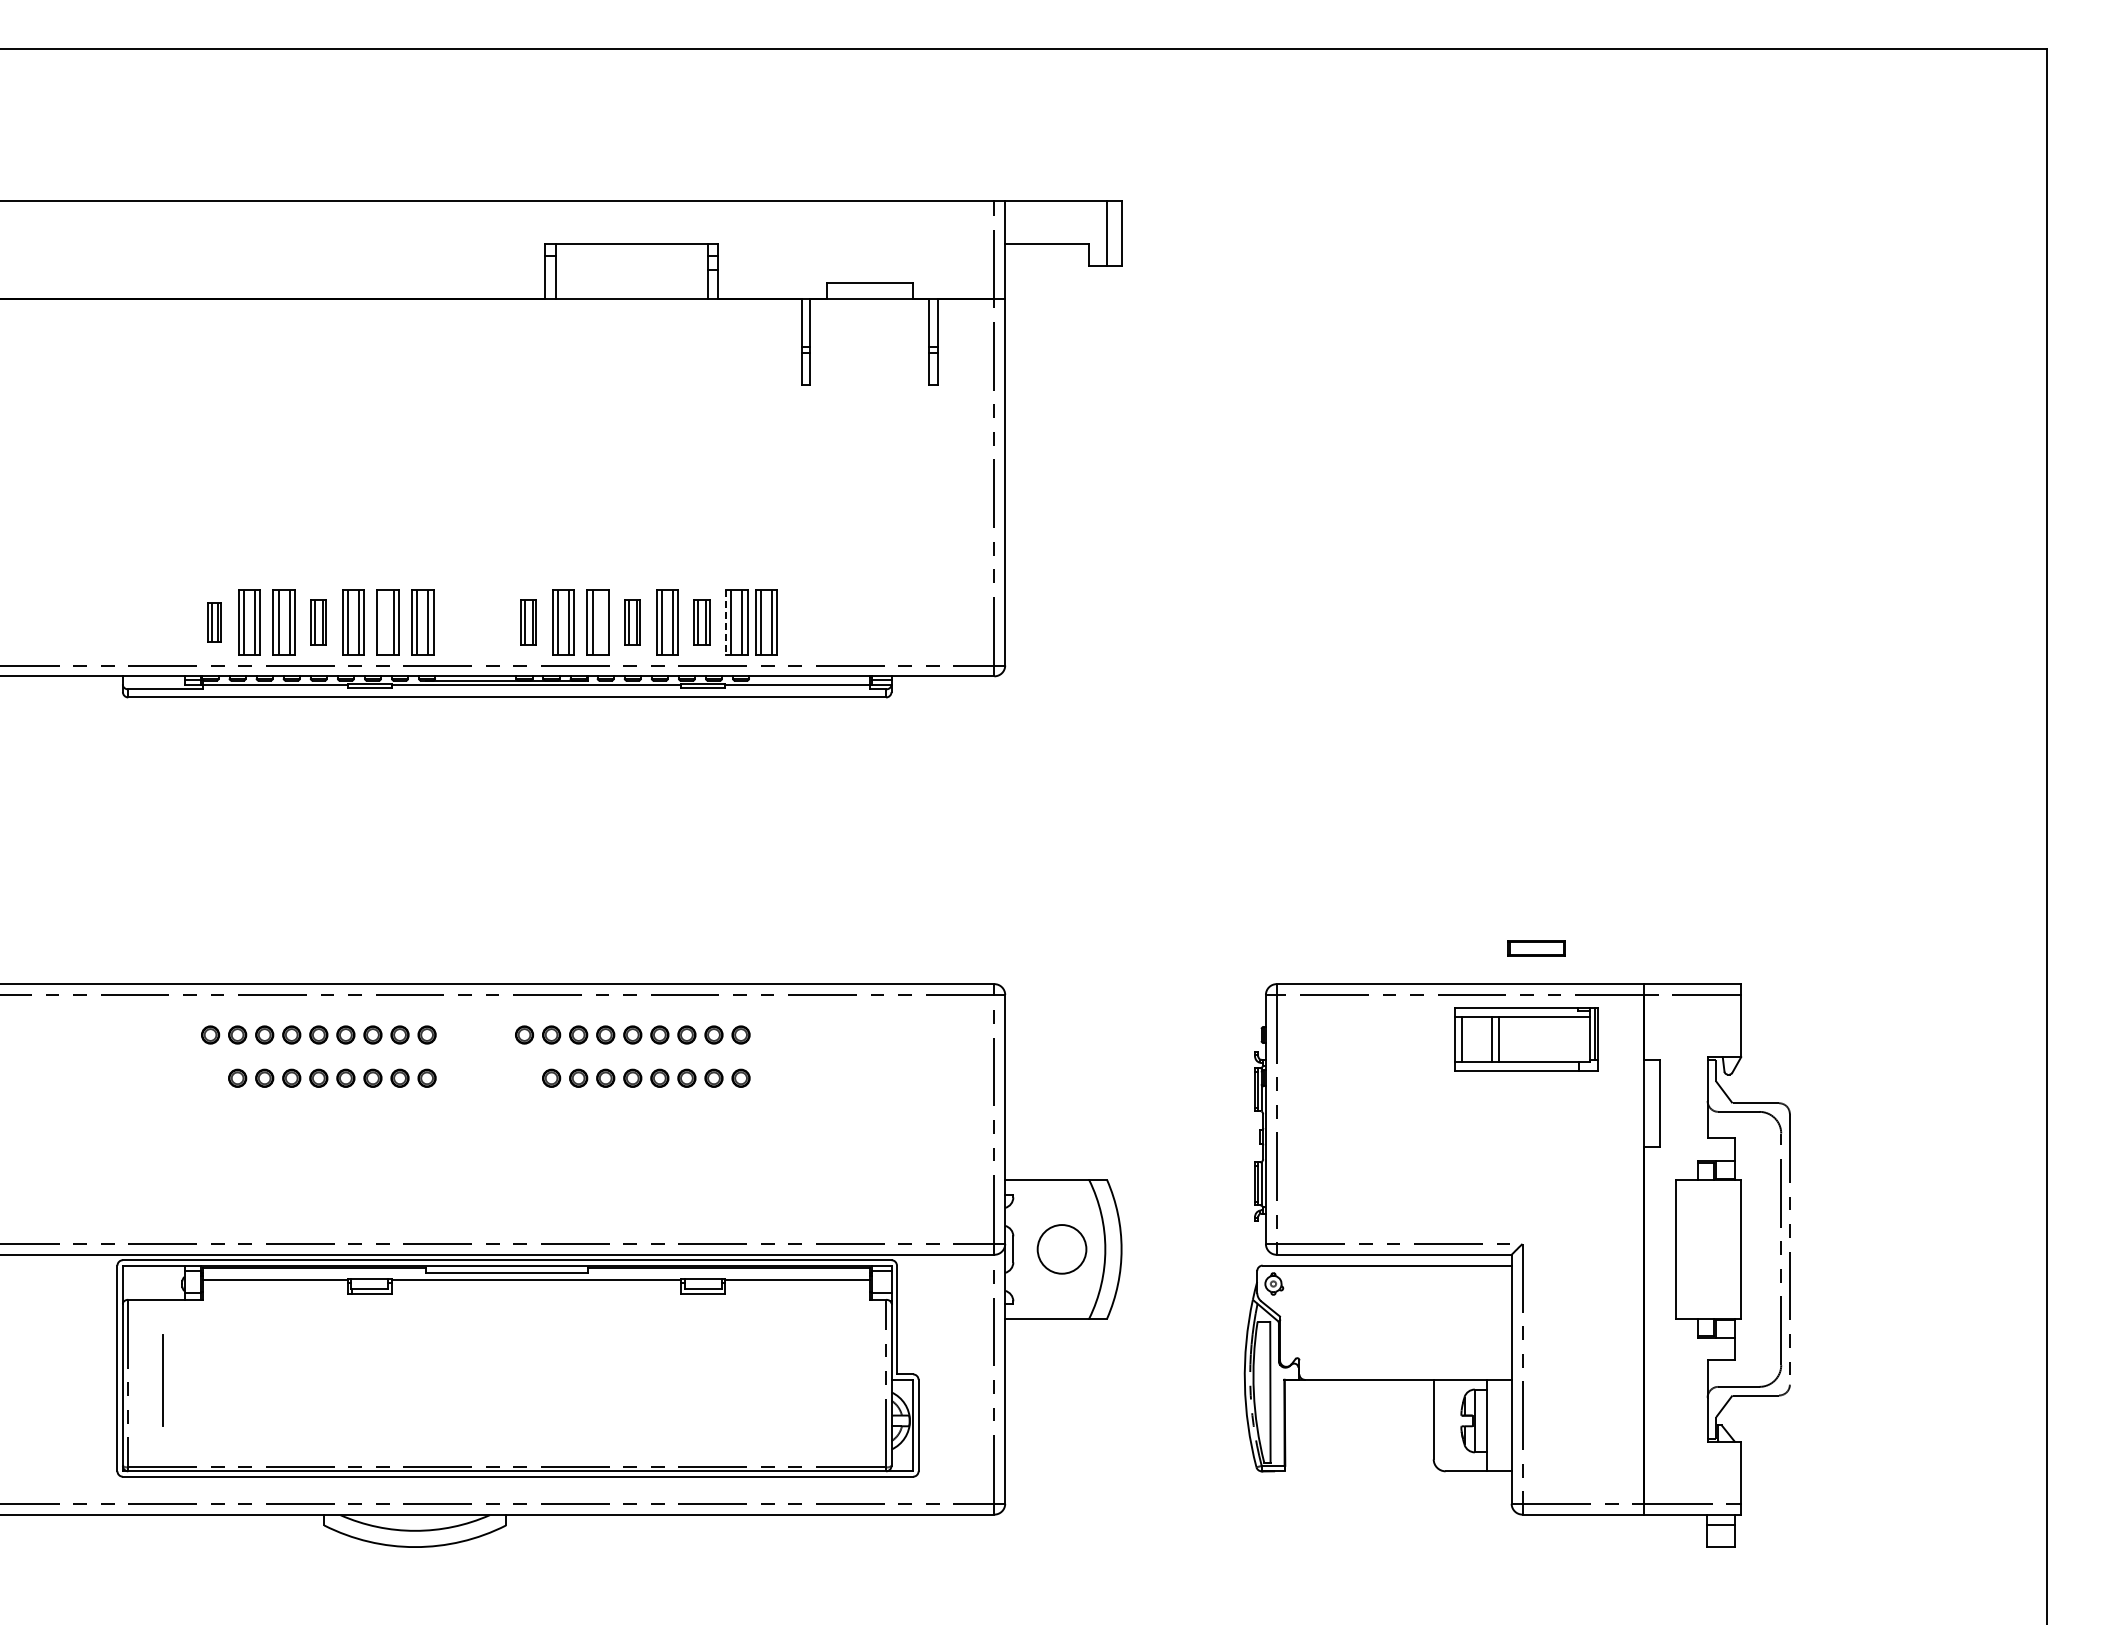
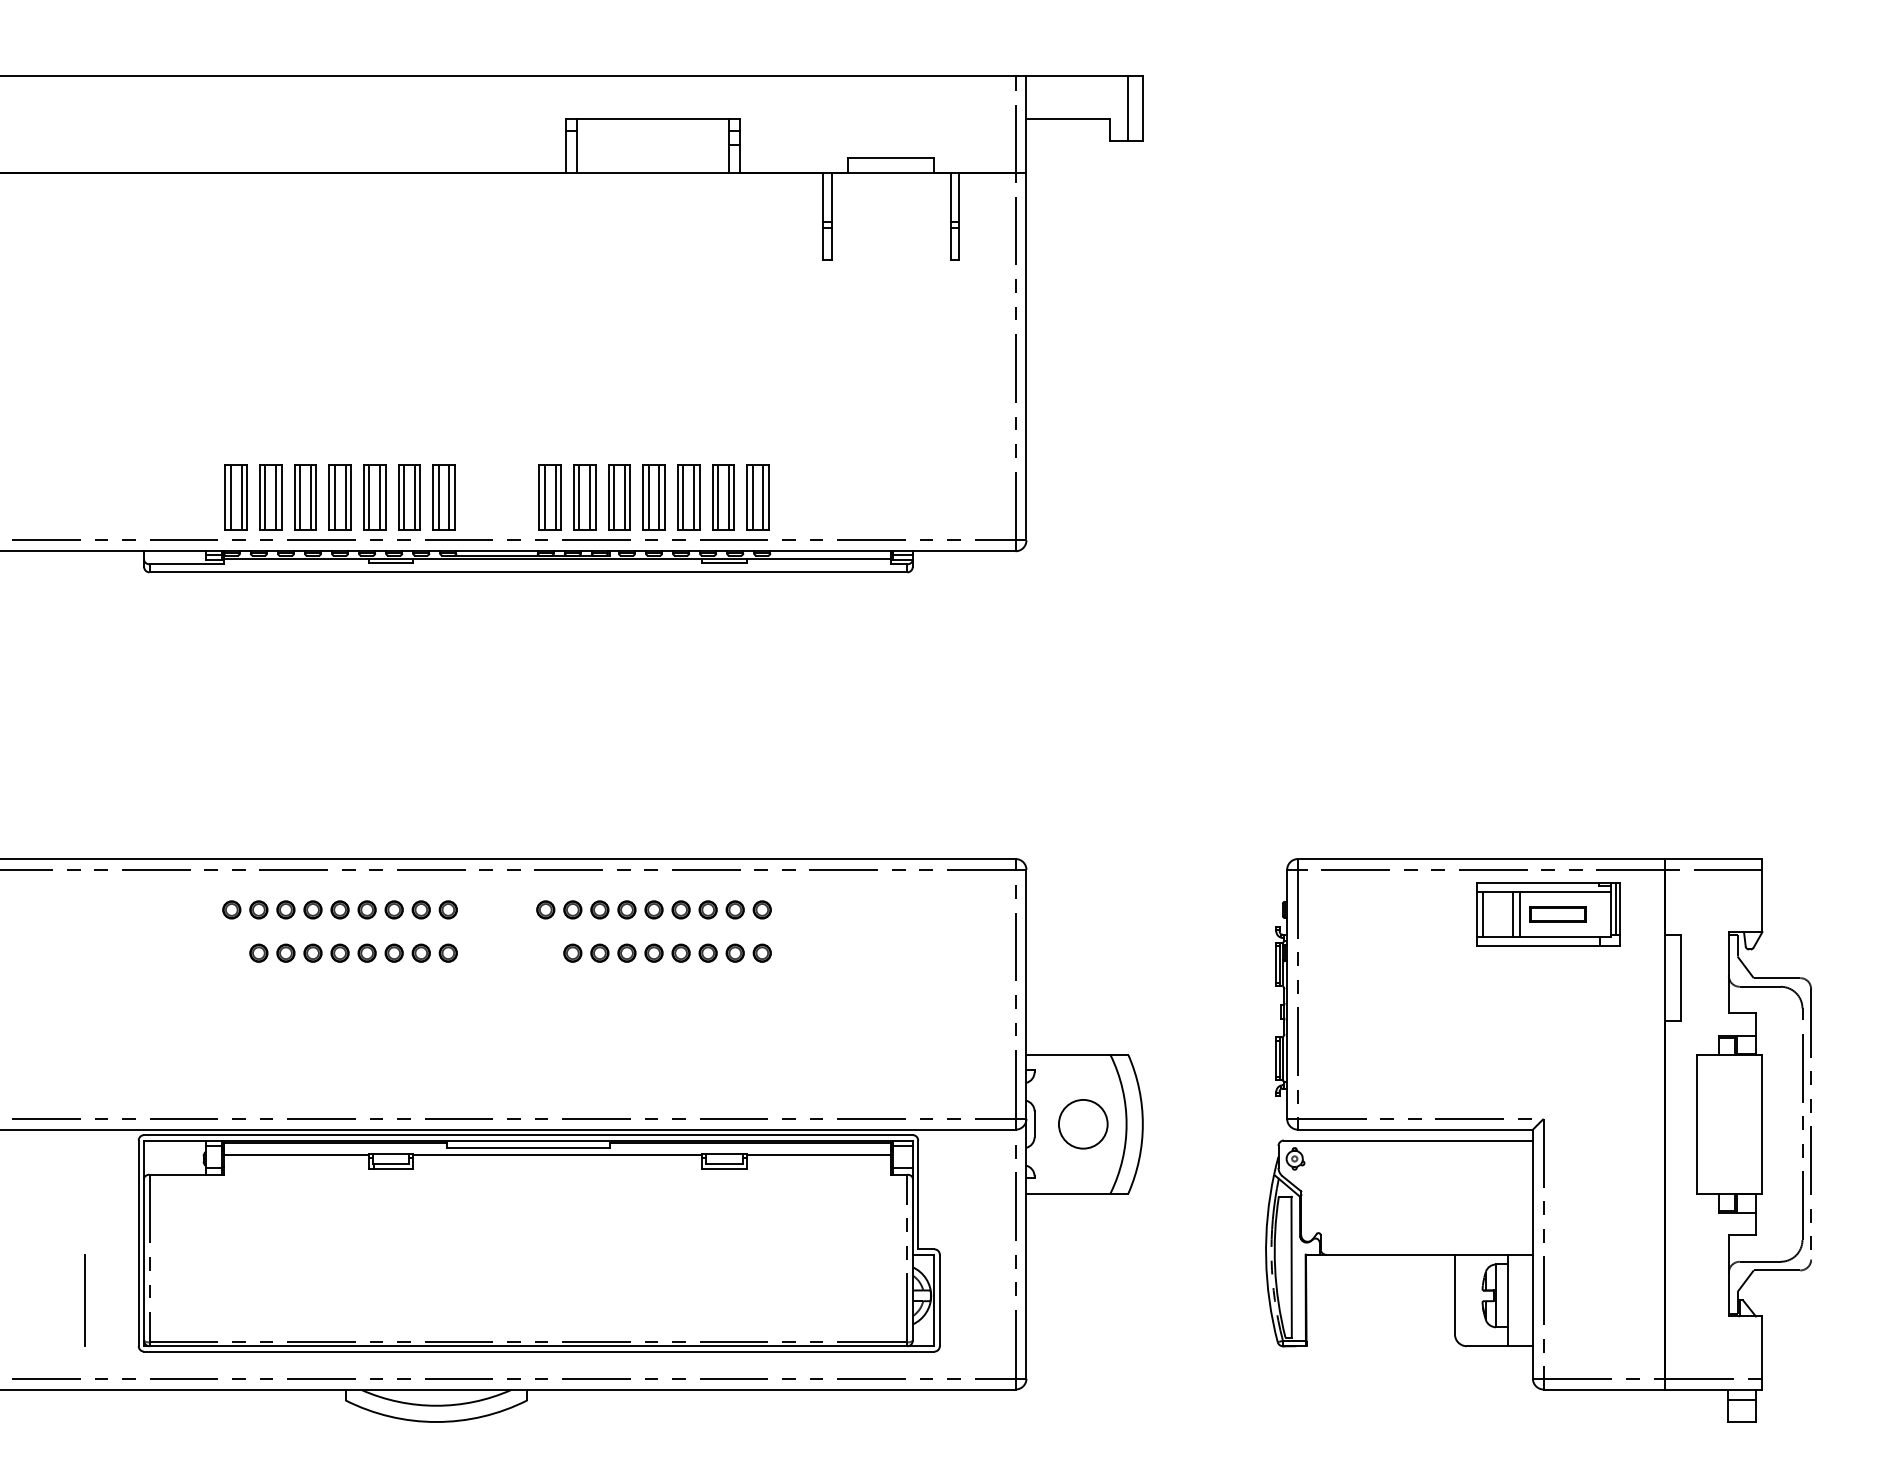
line: (382, 621) -> (403, 496), added
line: (603, 621) -> (624, 496), added
part: (214, 622) -> (235, 497), size x1.67
part: (318, 622) -> (339, 497), size x1.43
part: (528, 622) -> (549, 497), size x1.43
part: (632, 622) -> (653, 497), size x1.43
part: (701, 622) -> (722, 497), size x1.43
line: (725, 622) -> (746, 497), dashed -> solid
part: (766, 622) -> (787, 497), removed
part: (1536, 948) -> (1557, 914), moved
line: (162, 1380) -> (83, 1300), moved

